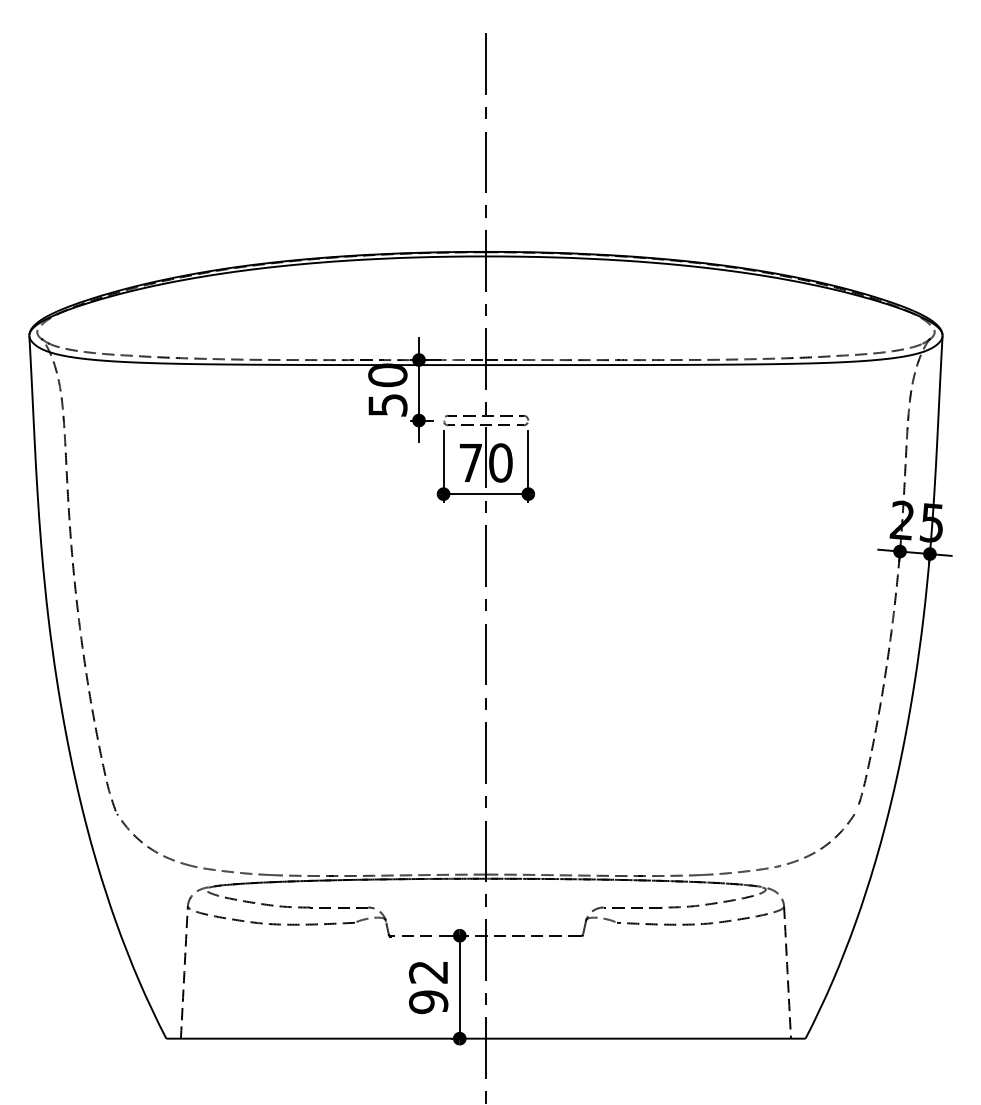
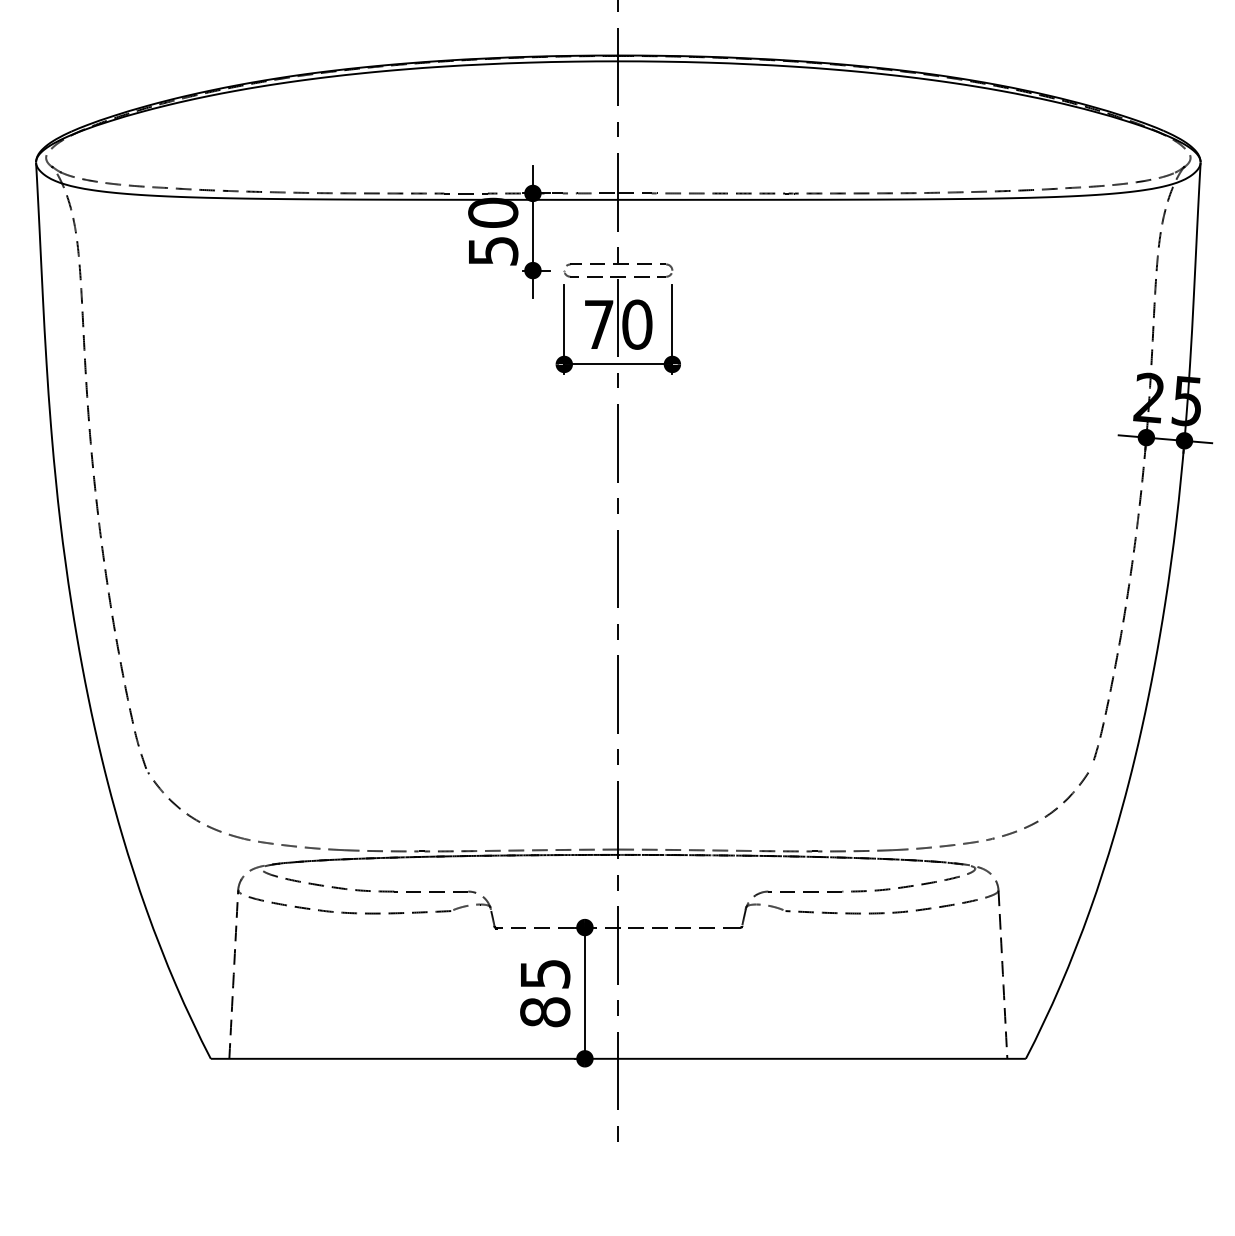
text: (428, 987) -> (545, 993), 92 -> 85

